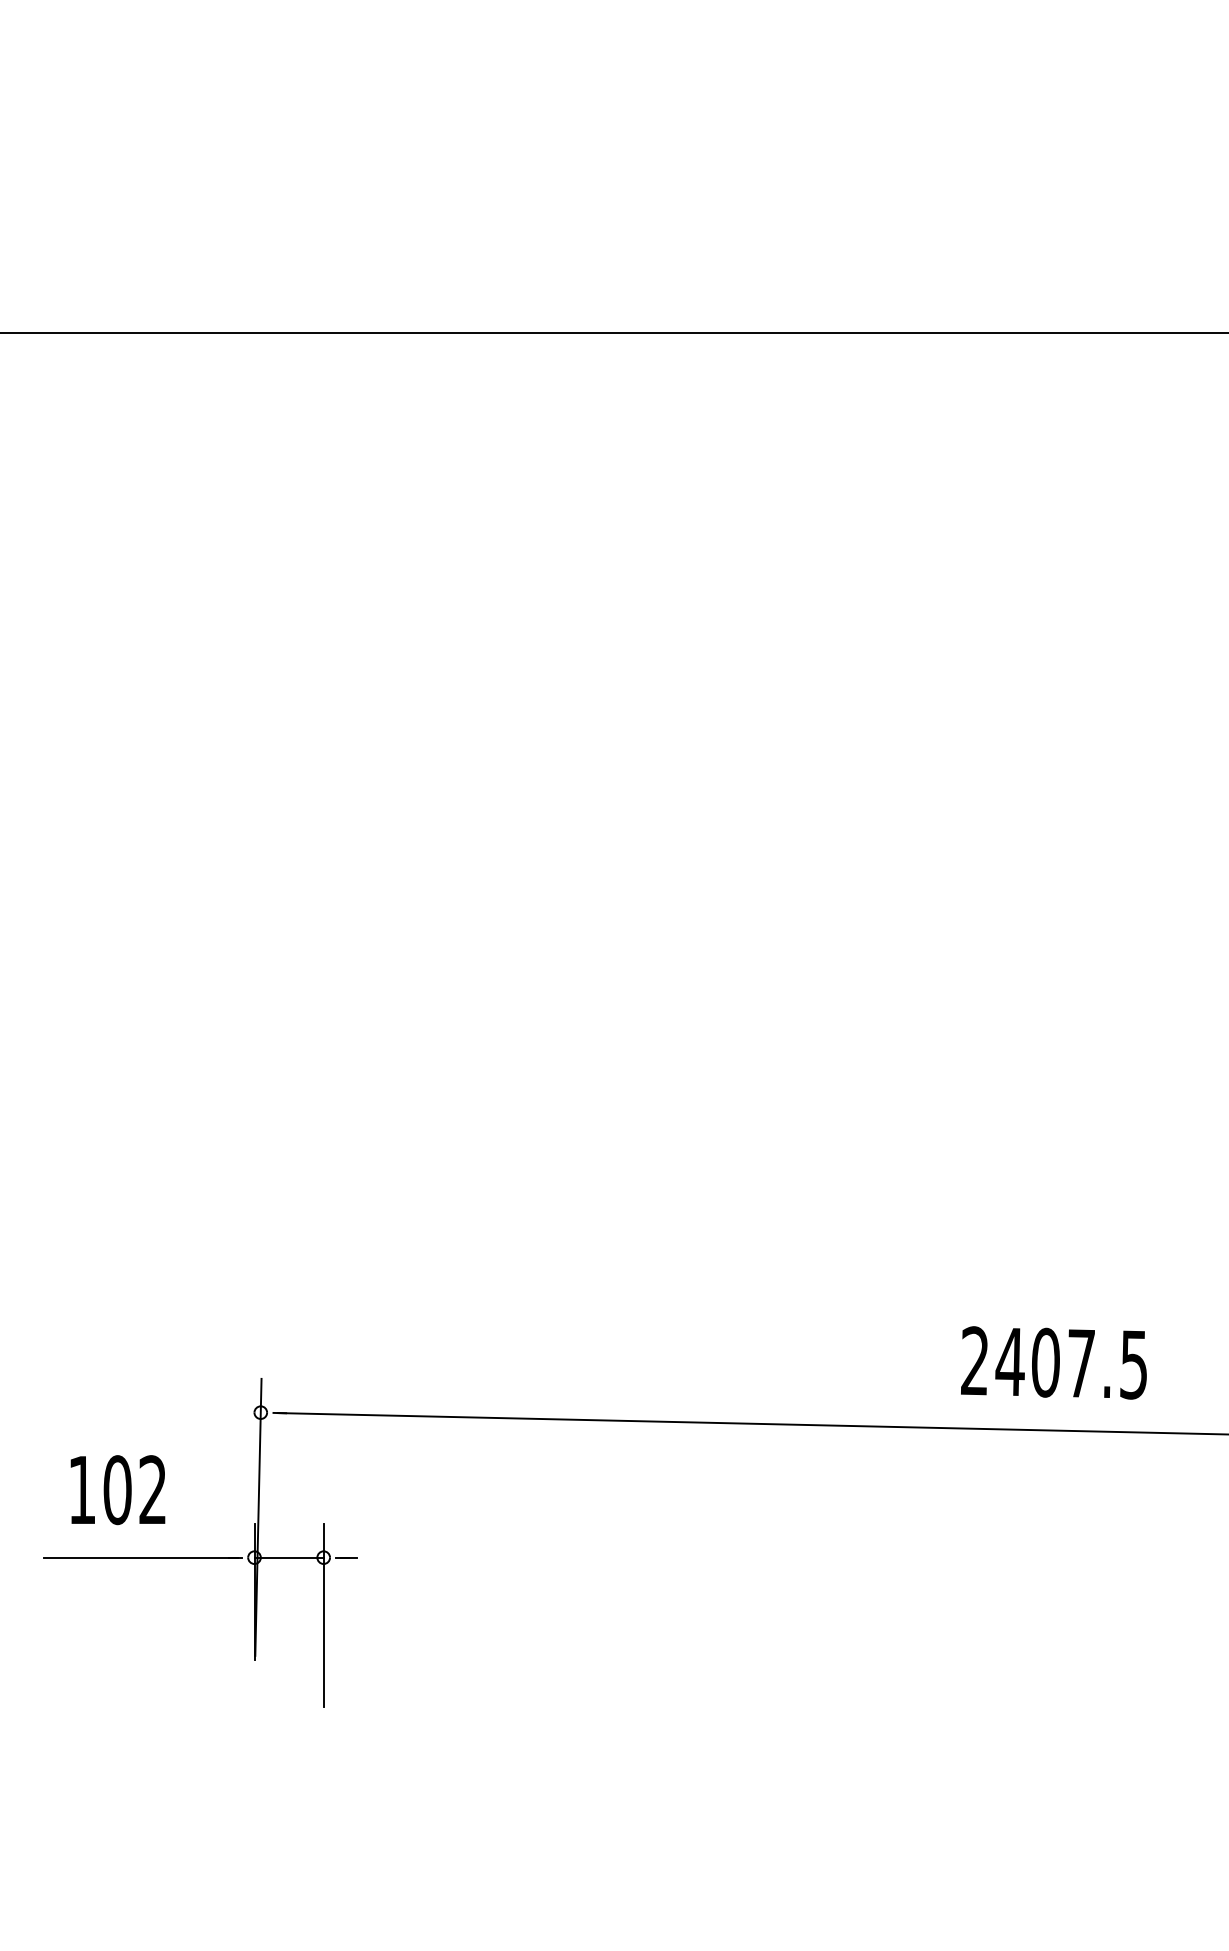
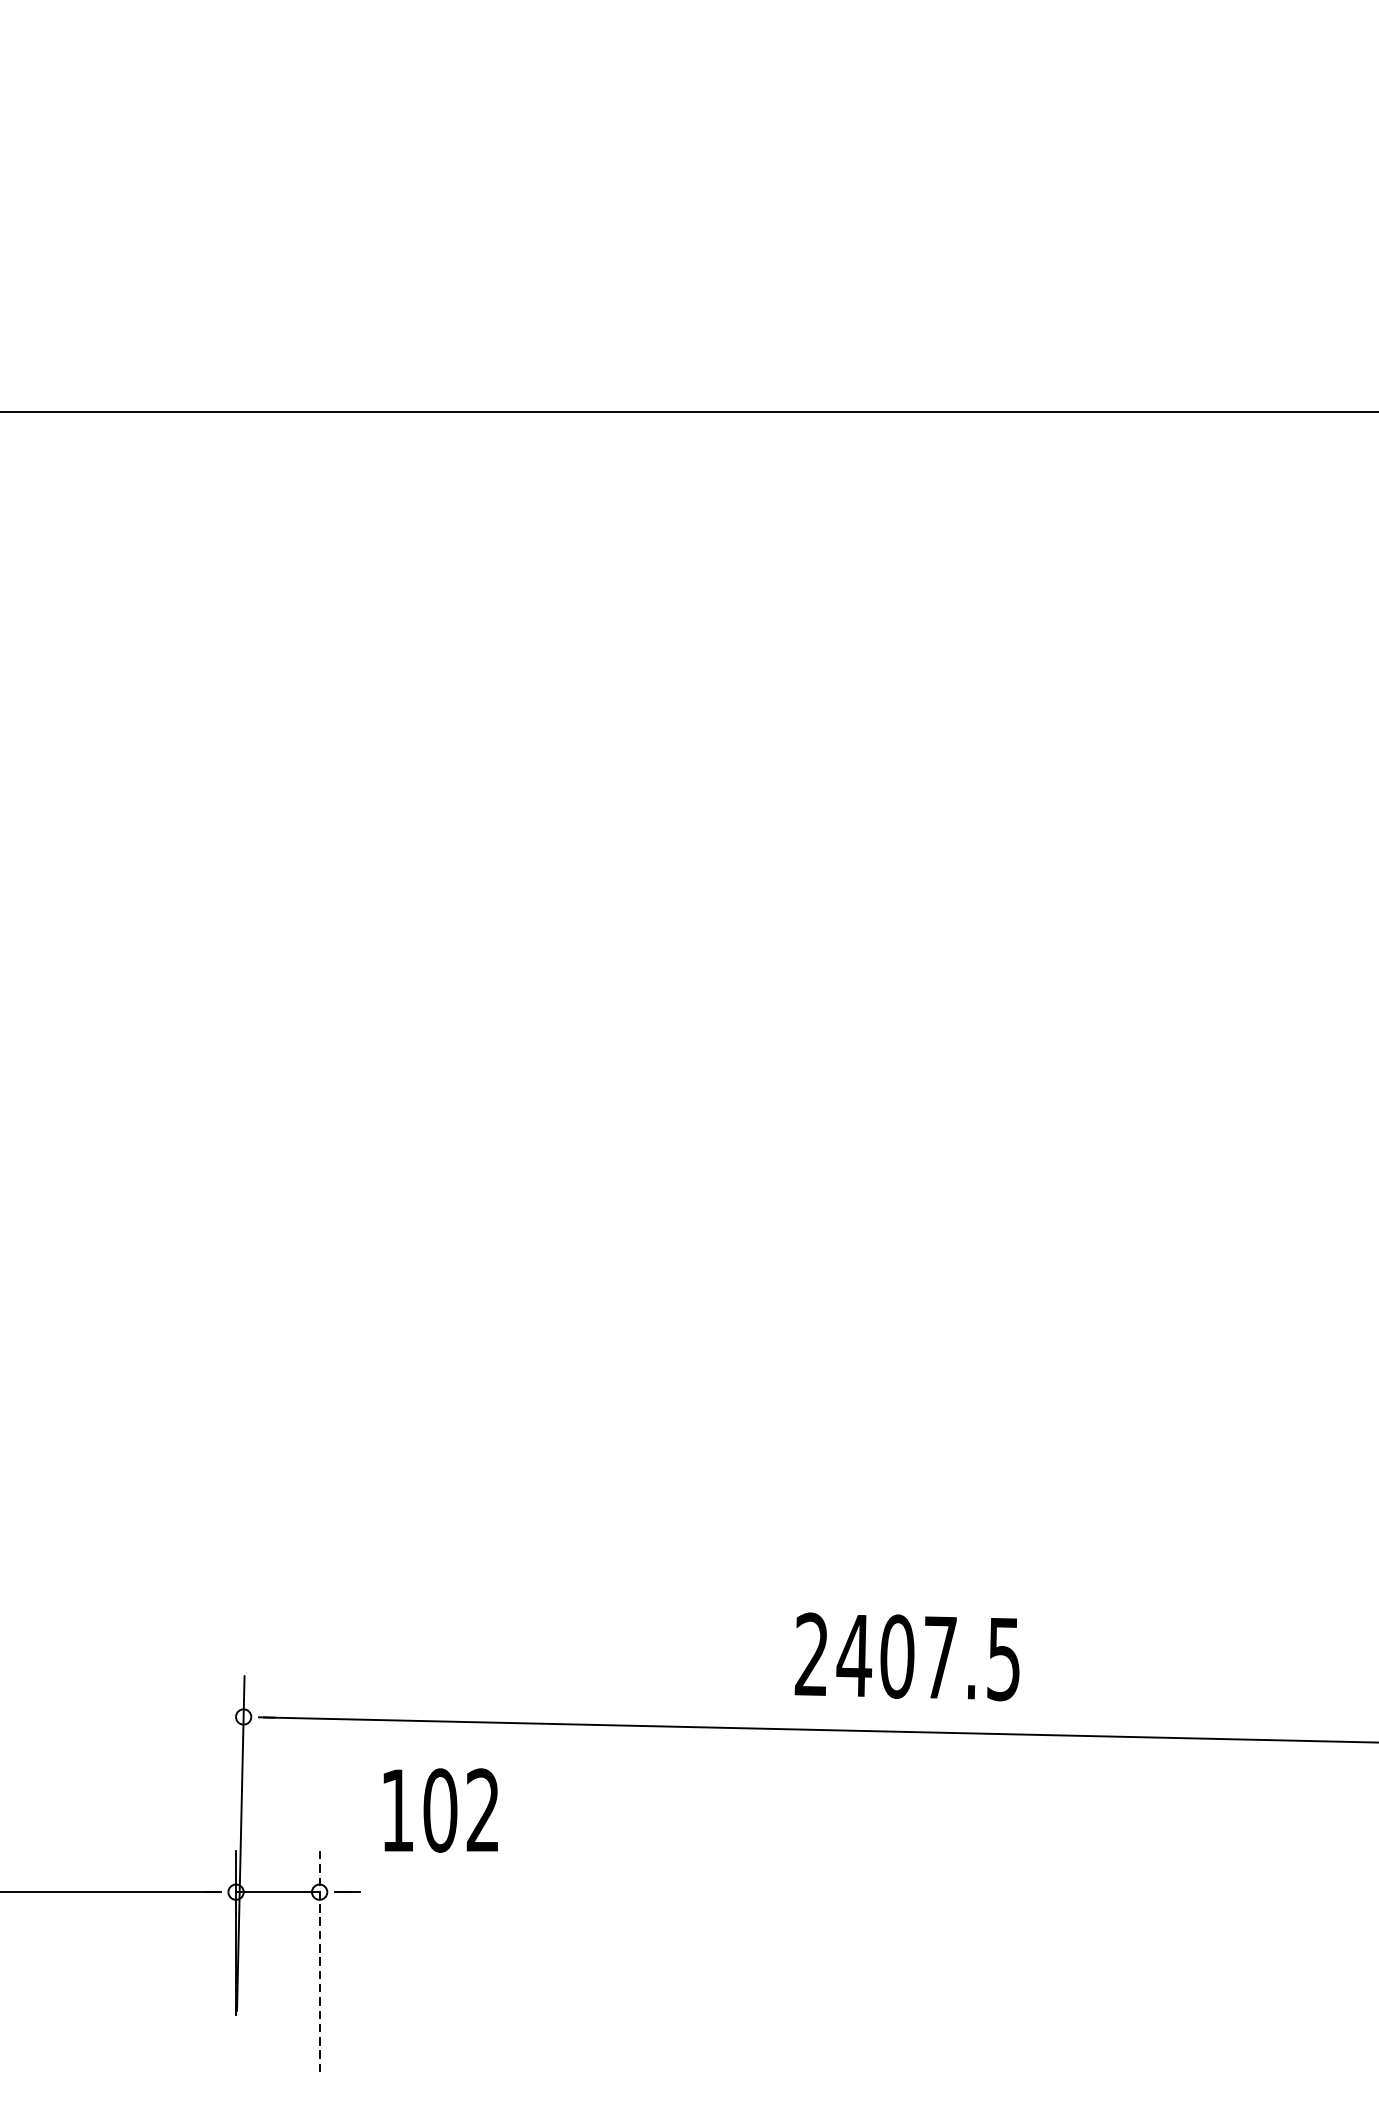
text: (1053, 1362) -> (906, 1656), moved
text: (117, 1490) -> (440, 1811), moved
line: (323, 1614) -> (319, 1960), solid -> dashed

